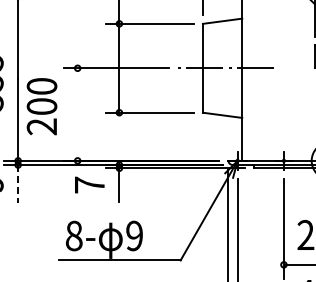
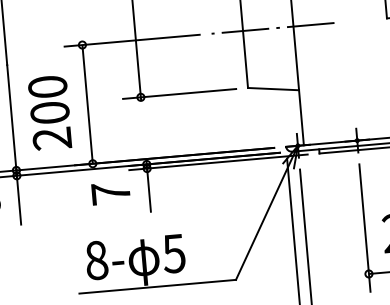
text: (41, 106) -> (49, 112), moved
line: (77, 114) -> (87, 104), added
line: (18, 184) -> (19, 200), dashed -> solid
text: (133, 235) -> (172, 253), 9 -> 5

